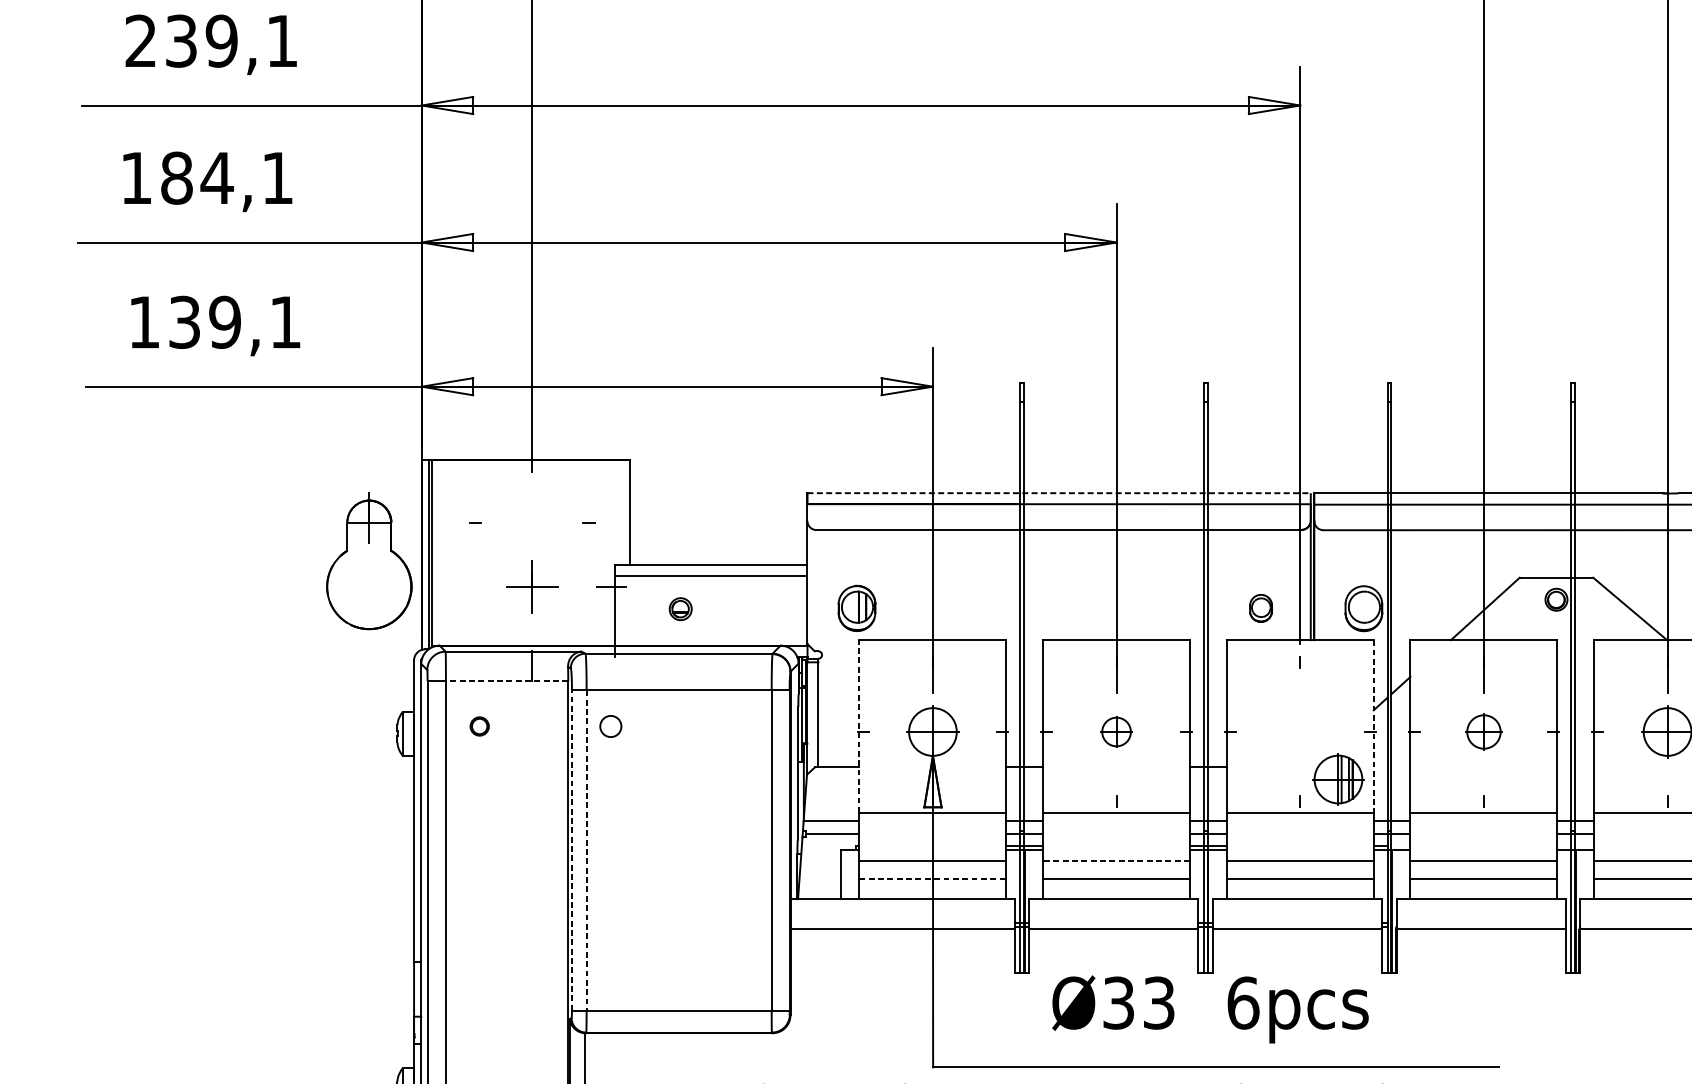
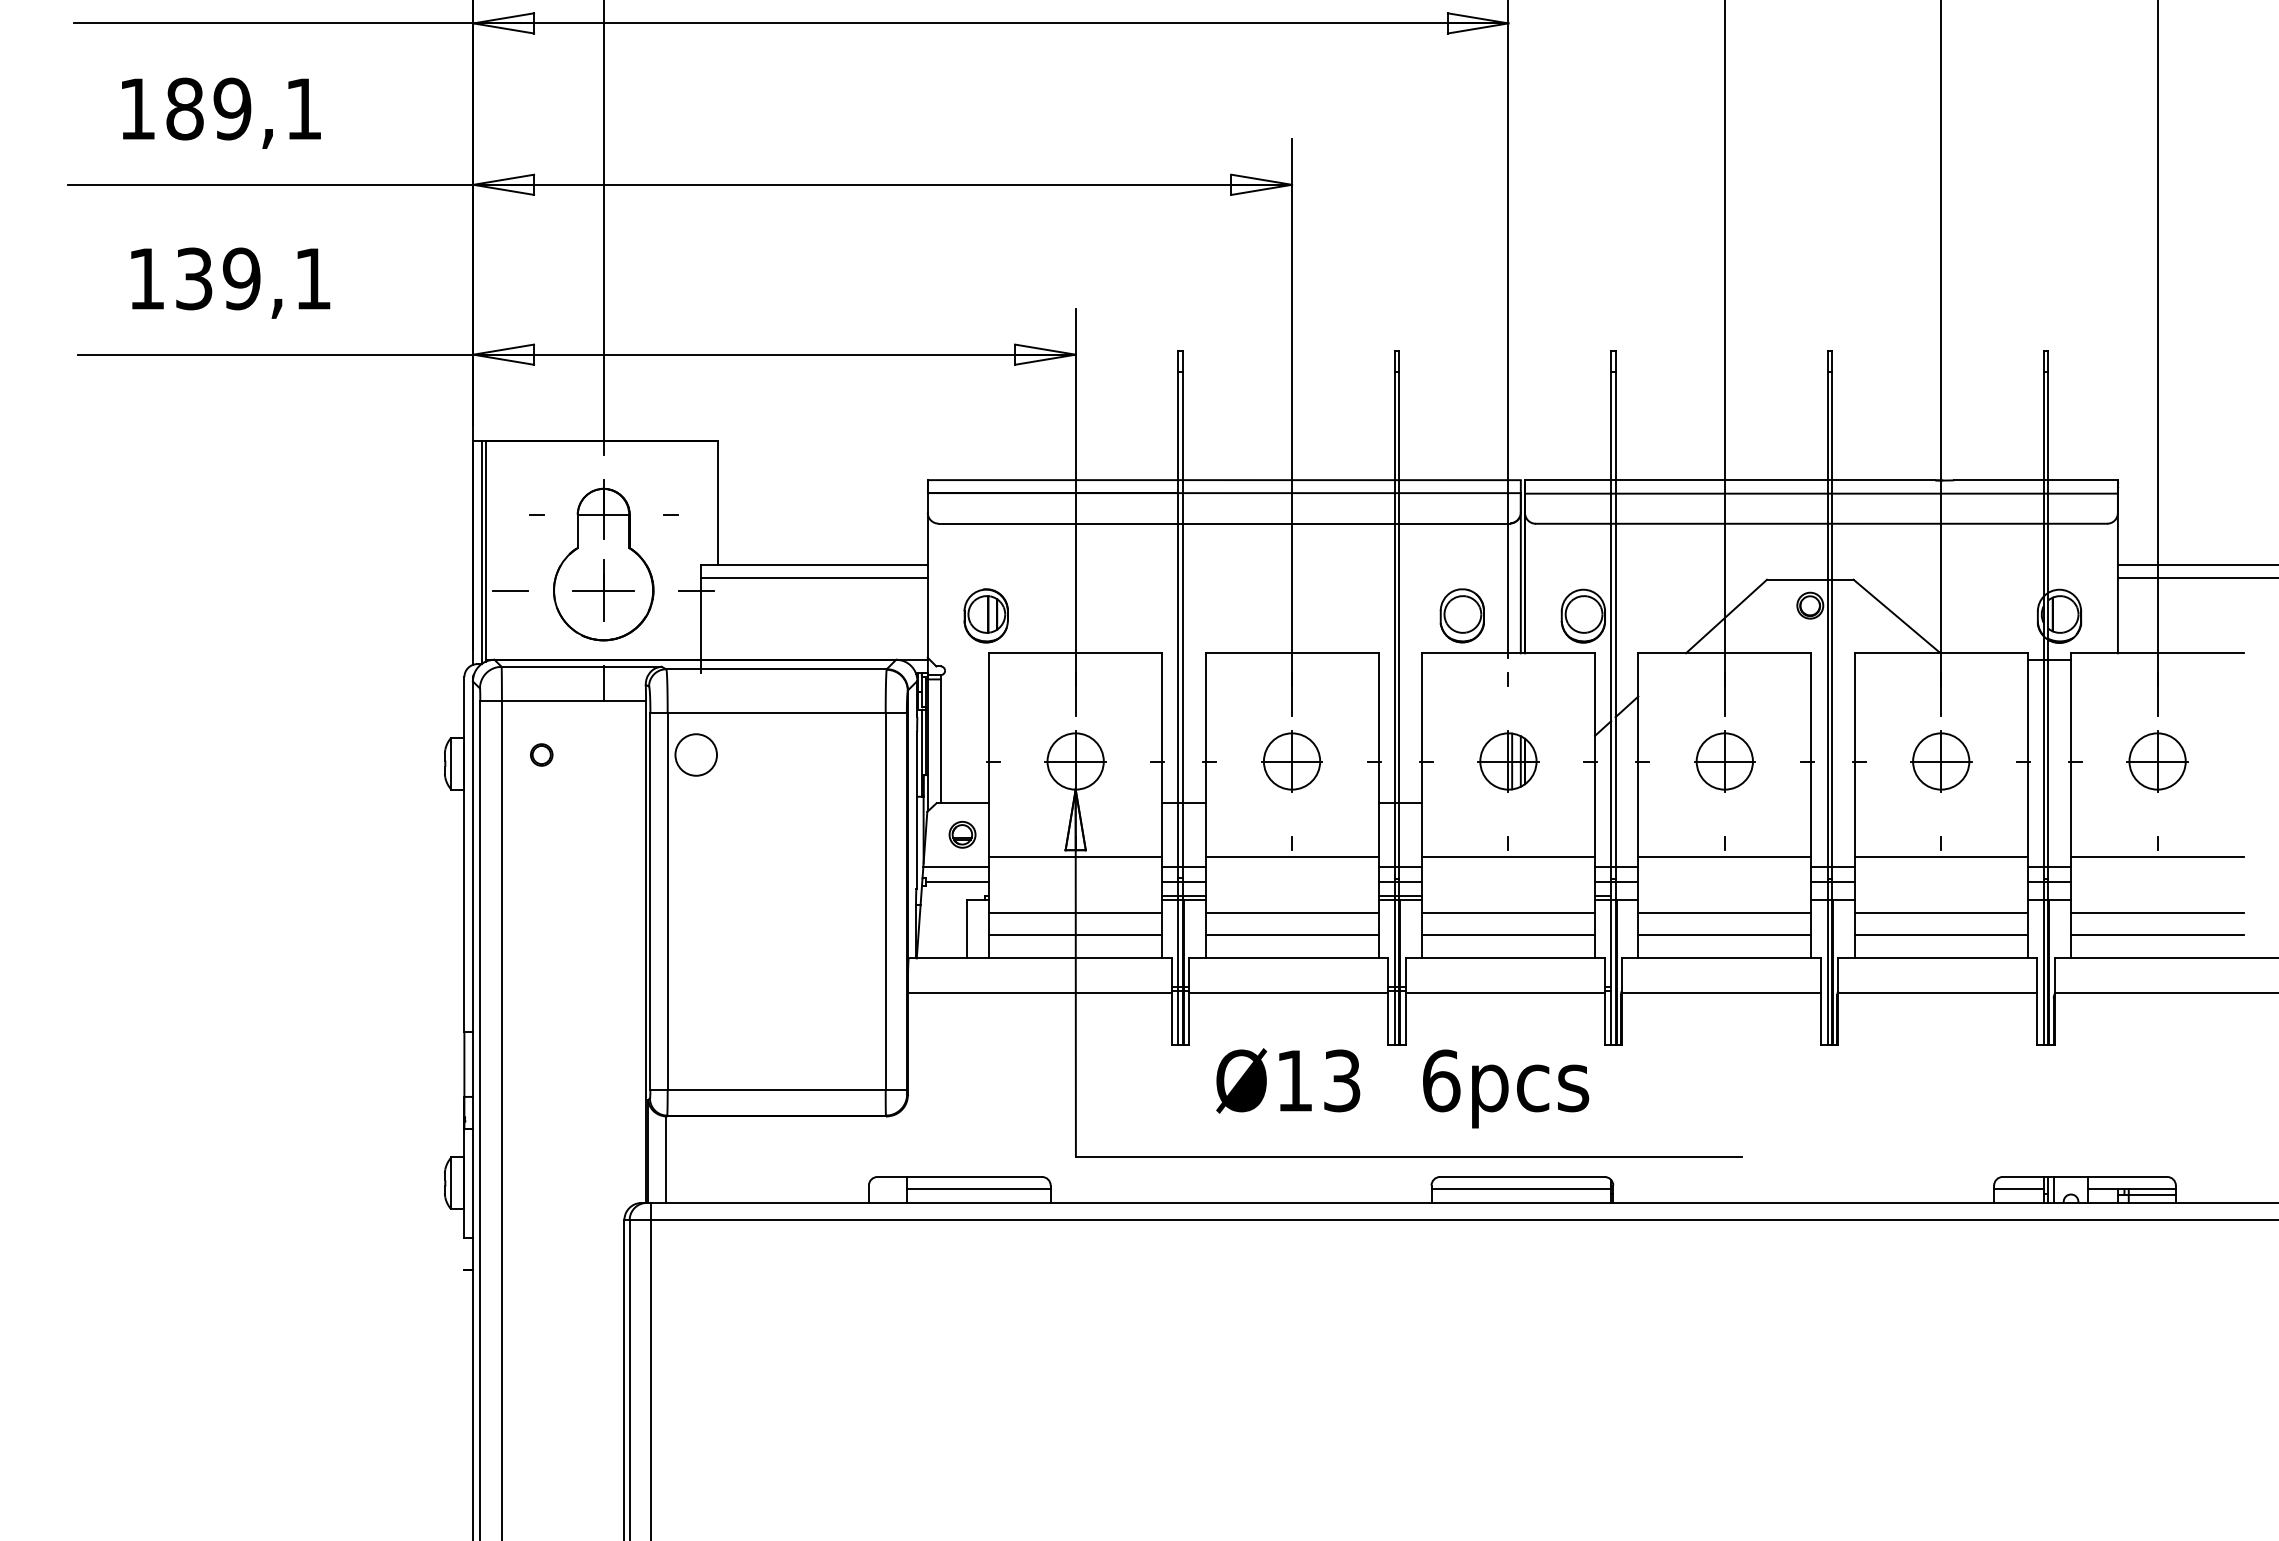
text: (217, 177) -> (232, 108), 184,1 -> 189,1
line: (1059, 493) -> (1224, 480), dashed -> solid
part: (369, 561) -> (603, 560), moved
line: (453, 586) -> (510, 590), added
part: (680, 608) -> (962, 834), moved
part: (1260, 608) -> (1461, 615), size x1.67
line: (506, 681) -> (573, 701), dashed -> solid
circle: (611, 726) -> (696, 754), size x1.67
line: (859, 726) -> (989, 755), dashed -> solid
line: (1374, 726) -> (1595, 755), dashed -> solid
part: (1116, 732) -> (1291, 761), size x1.67
part: (1483, 732) -> (1724, 761), size x1.43
part: (1338, 779) -> (1508, 761), moved
line: (572, 850) -> (650, 901), dashed -> solid
line: (586, 850) -> (667, 901), dashed -> solid
line: (1116, 860) -> (1292, 912), dashed -> solid
line: (932, 878) -> (1075, 934), dashed -> solid
text: (1118, 1002) -> (1294, 1080), Ø33 -> Ø13

